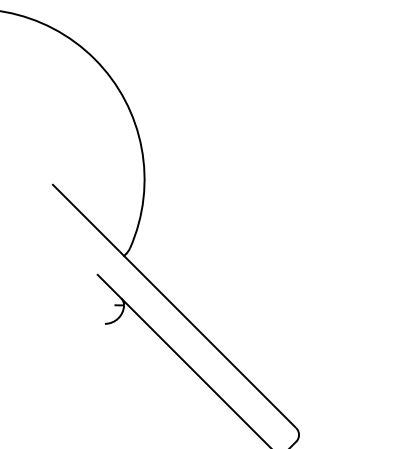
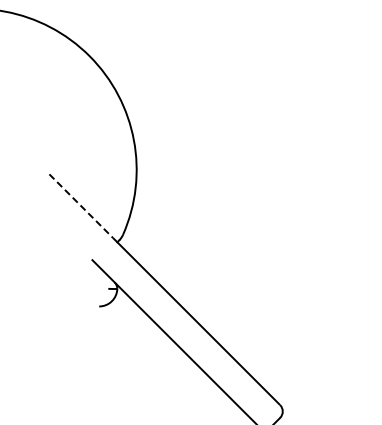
line: (86, 218) -> (81, 206), solid -> dashed

